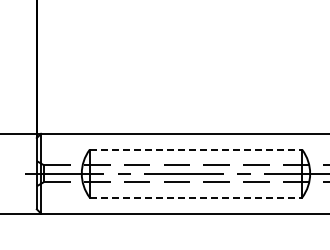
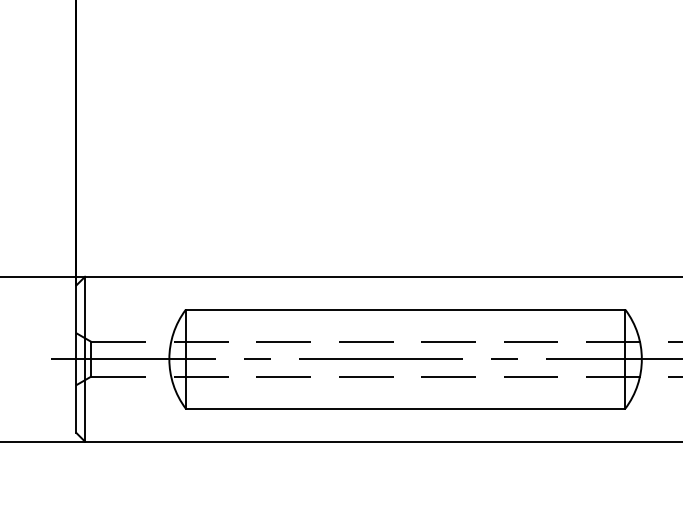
line: (196, 149) -> (406, 309), dashed -> solid
line: (196, 197) -> (406, 408), dashed -> solid

